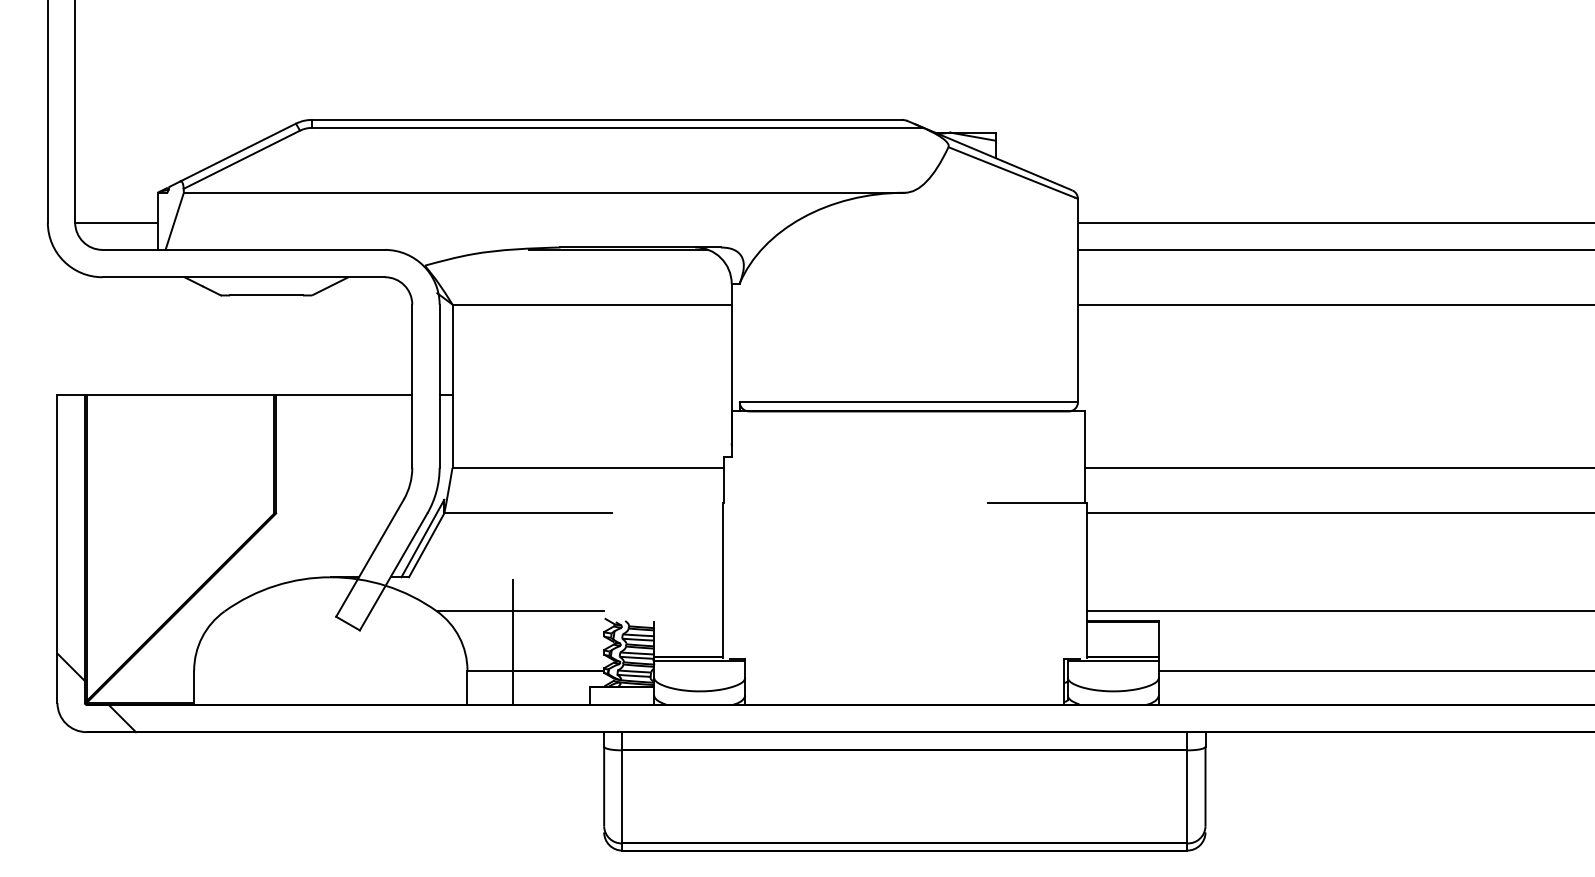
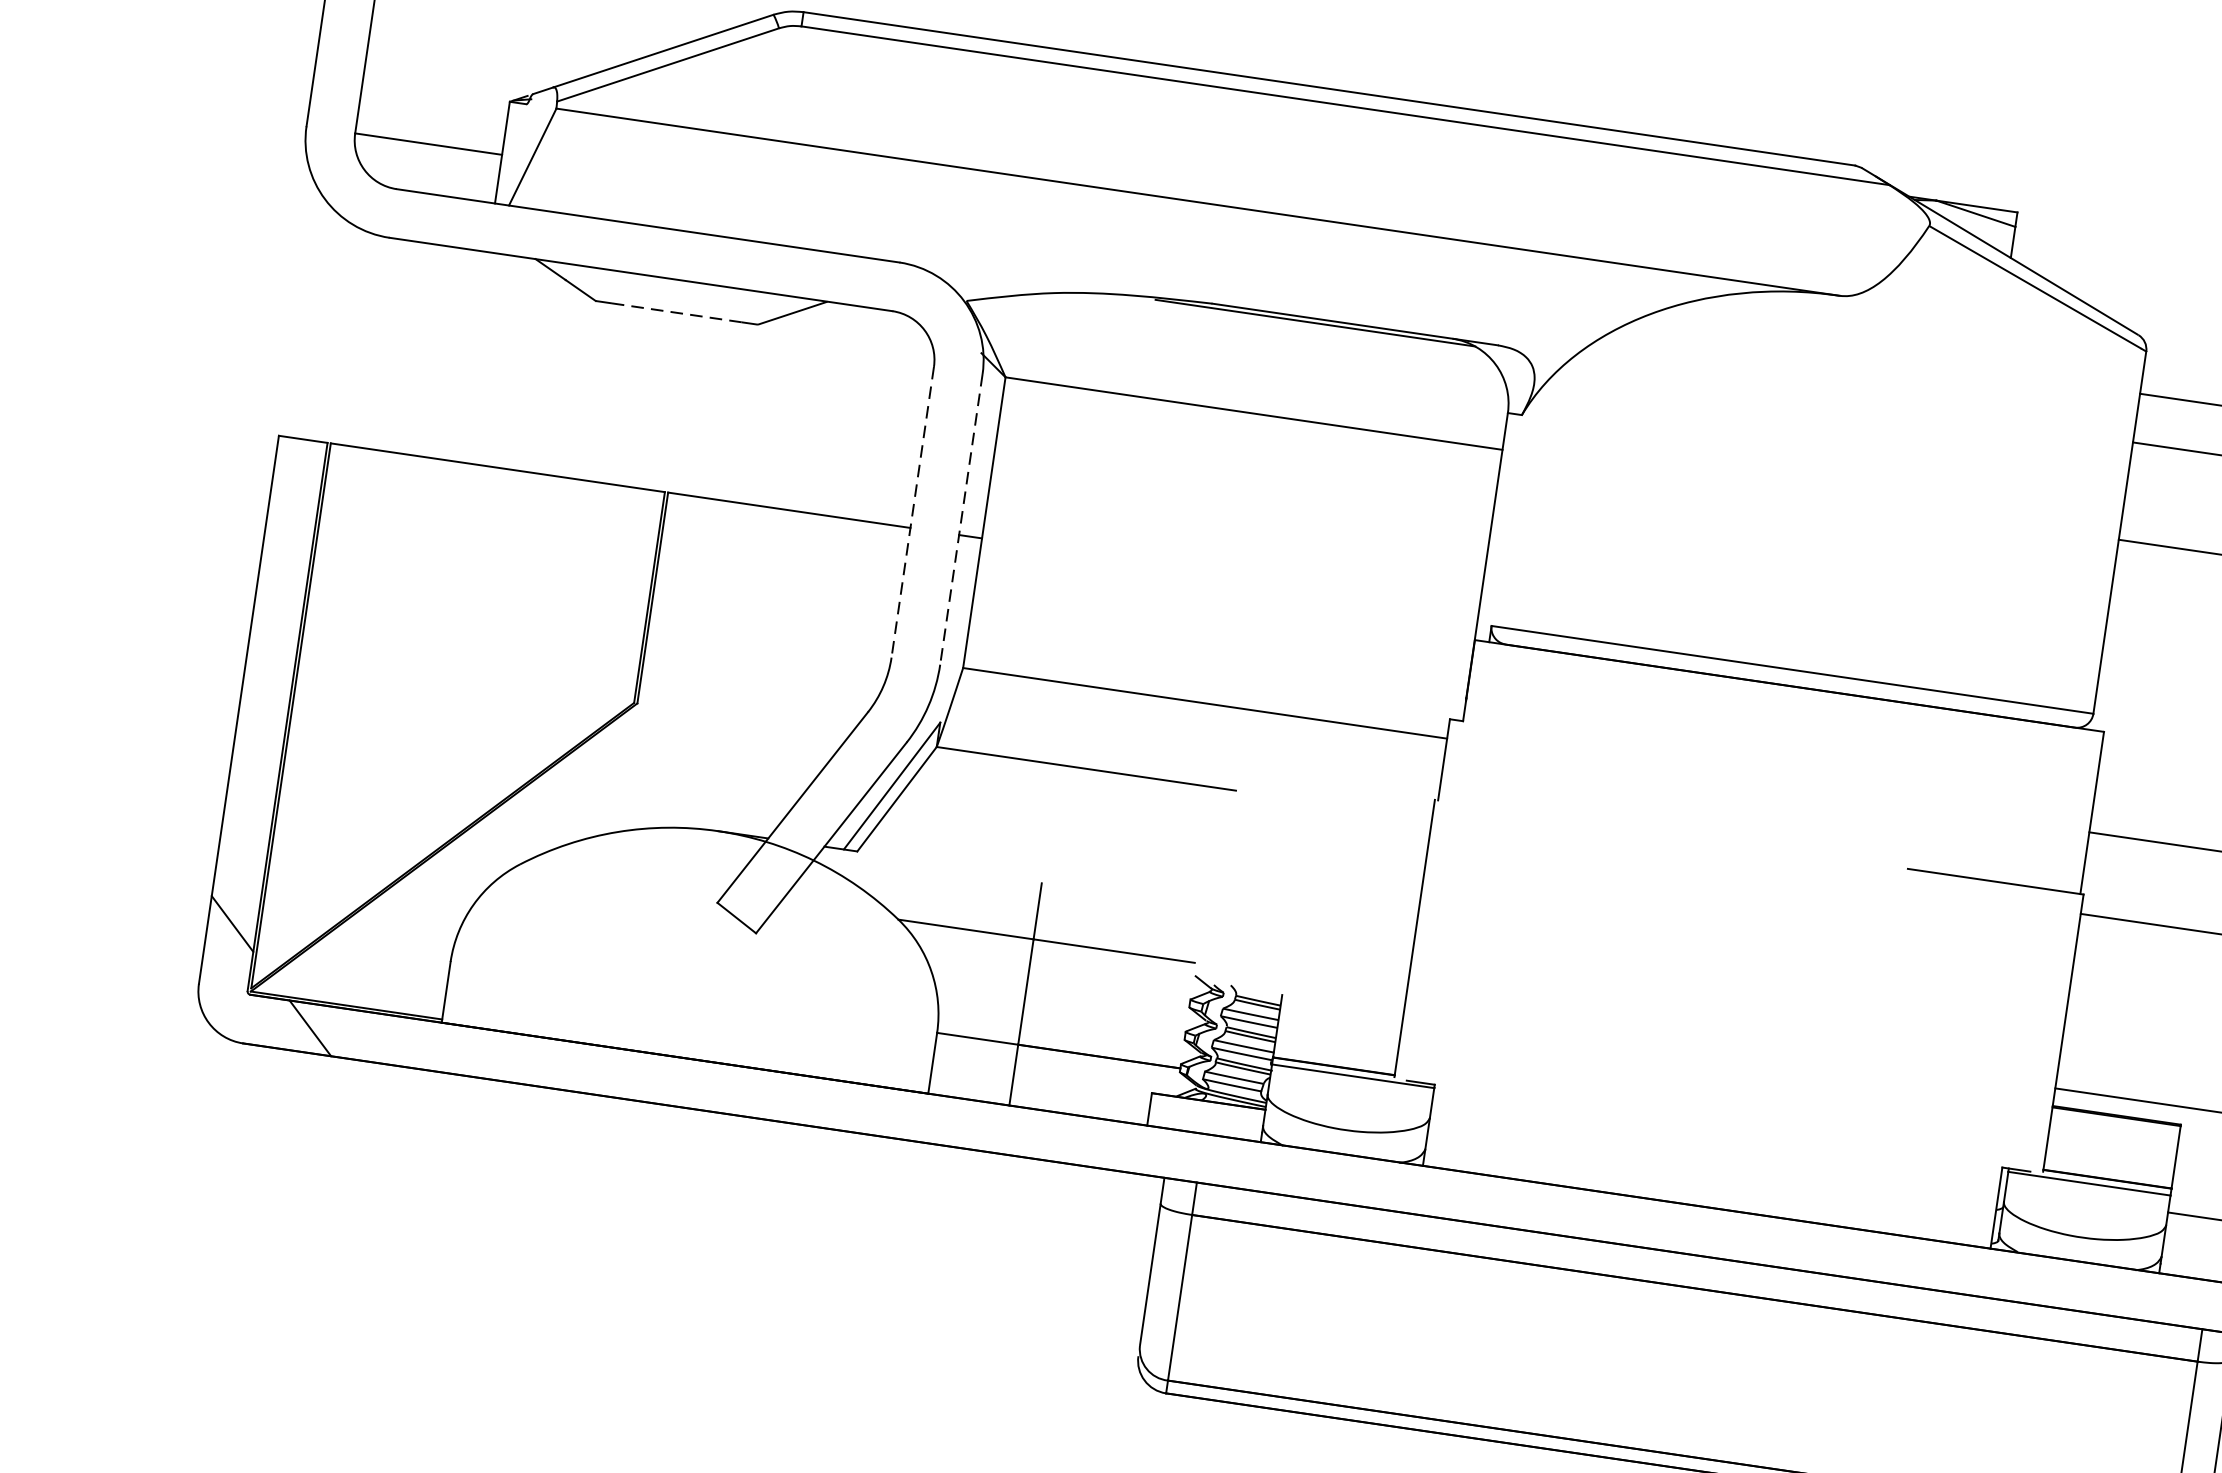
line: (266, 295) -> (676, 312), solid -> dashed
line: (412, 386) -> (913, 512), solid -> dashed
line: (439, 386) -> (961, 519), solid -> dashed

